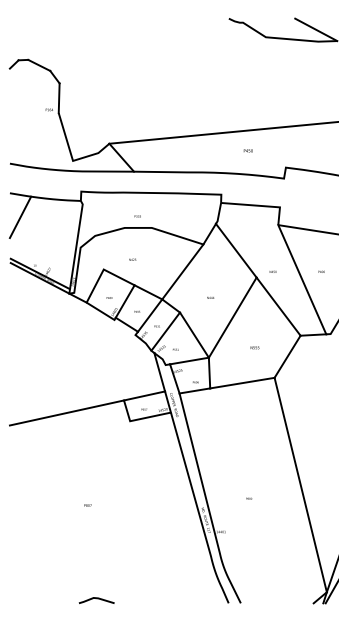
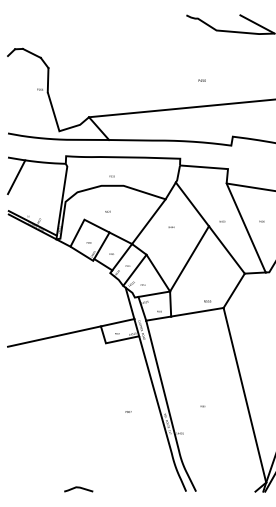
text: (247, 150) -> (201, 80), moved
text: (210, 297) -> (171, 227), moved
text: (254, 347) -> (207, 301), moved
text: (87, 505) -> (128, 411), moved

